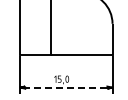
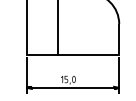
line: (65, 87) -> (72, 87), dashed -> solid

